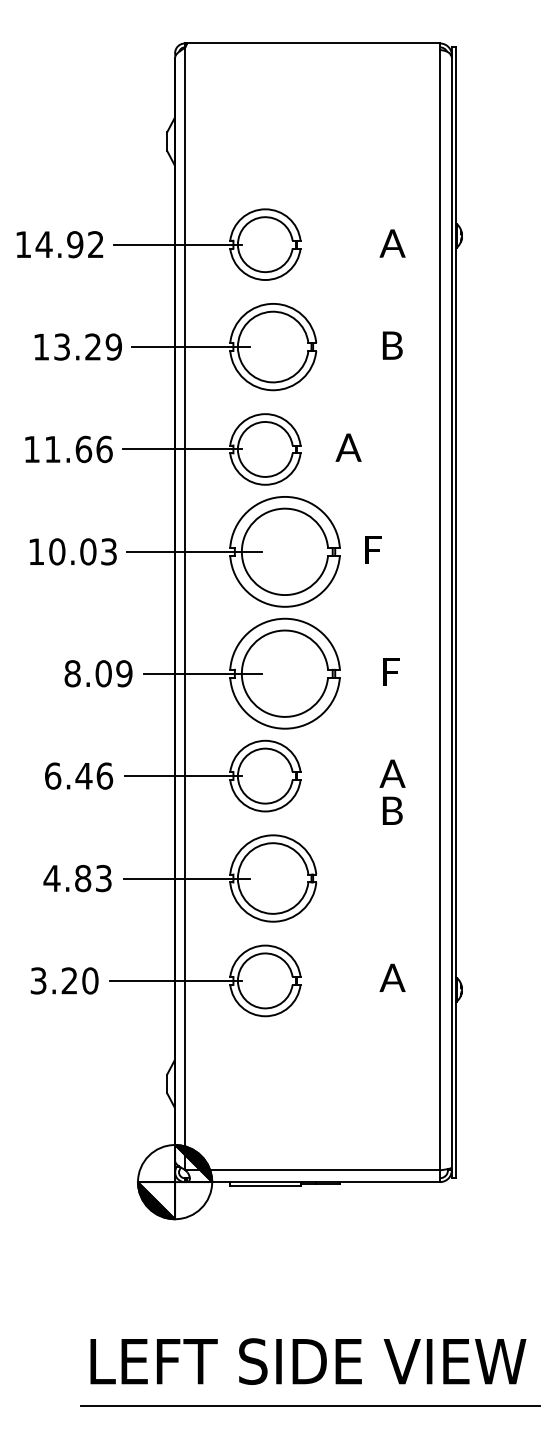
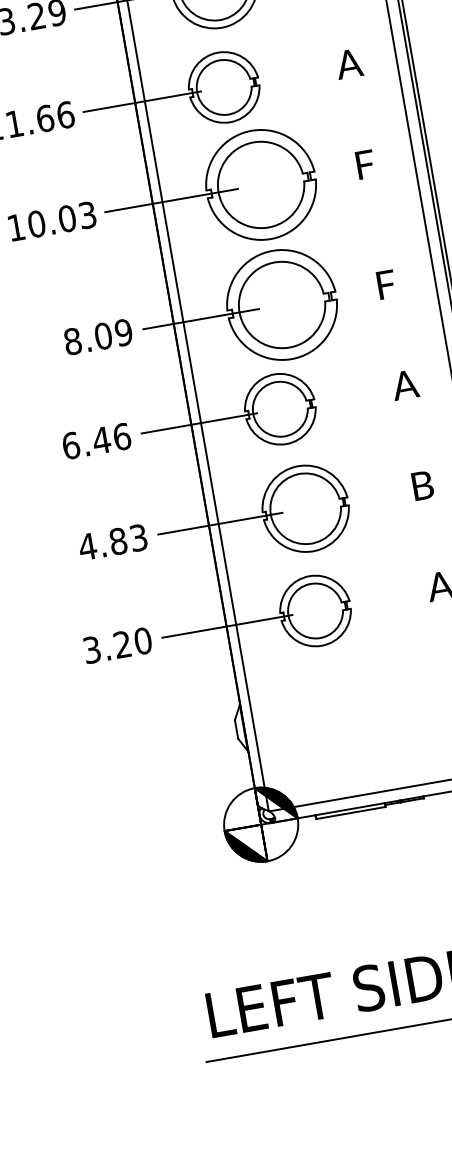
text: (348, 447) -> (349, 63), moved
text: (373, 549) -> (365, 164), moved
text: (392, 810) -> (422, 485), moved

